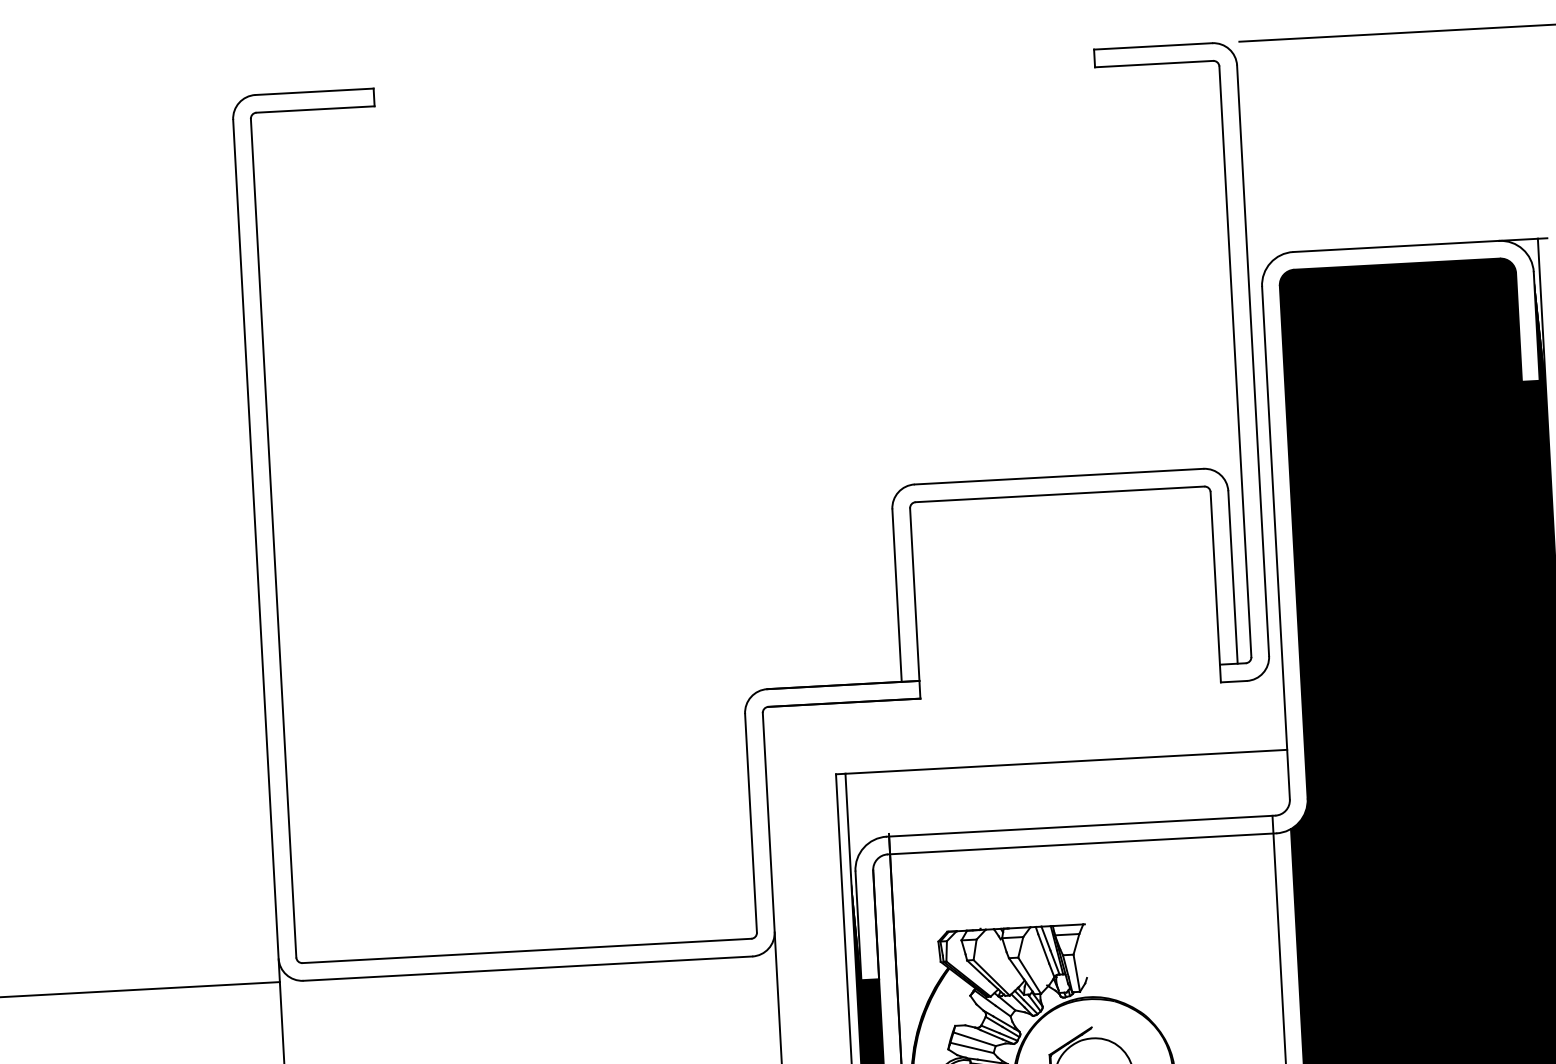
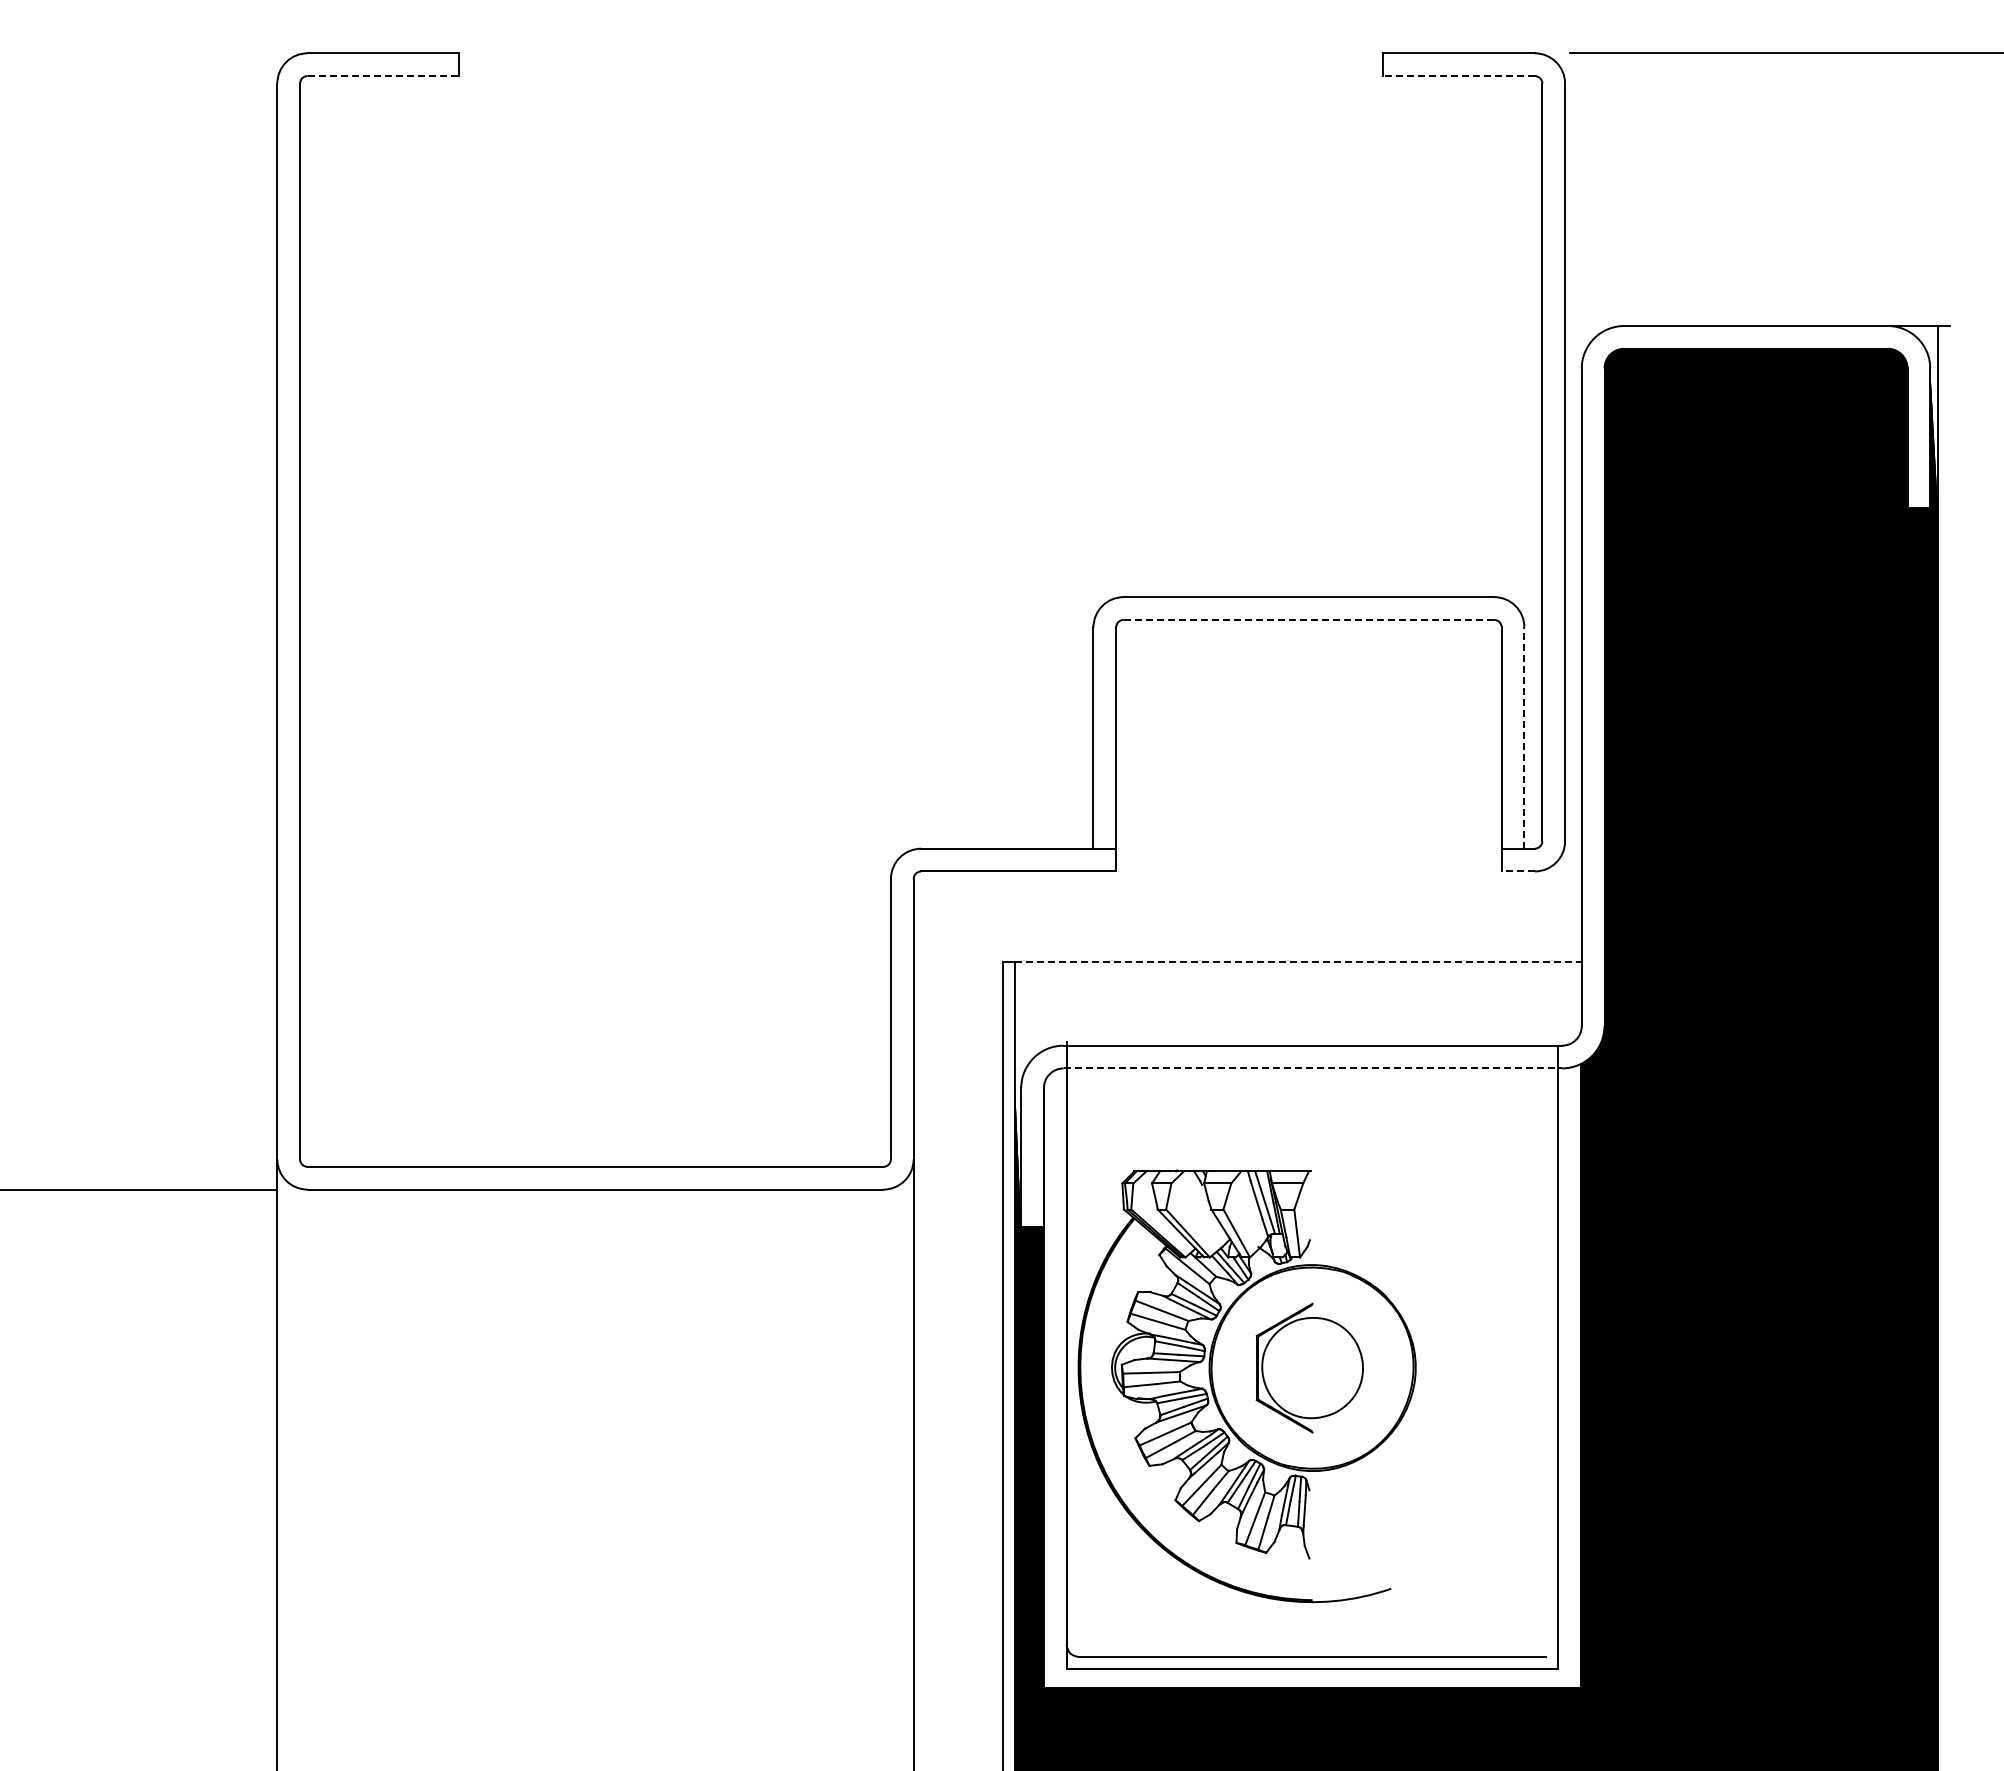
line: (1154, 64) -> (1459, 76), solid -> dashed
line: (315, 109) -> (383, 76), solid -> dashed
line: (1060, 494) -> (1309, 619), solid -> dashed
line: (1233, 577) -> (1524, 738), solid -> dashed
line: (1234, 681) -> (1518, 871), solid -> dashed
line: (1066, 761) -> (1298, 962), solid -> dashed
line: (1082, 843) -> (1313, 1068), solid -> dashed

